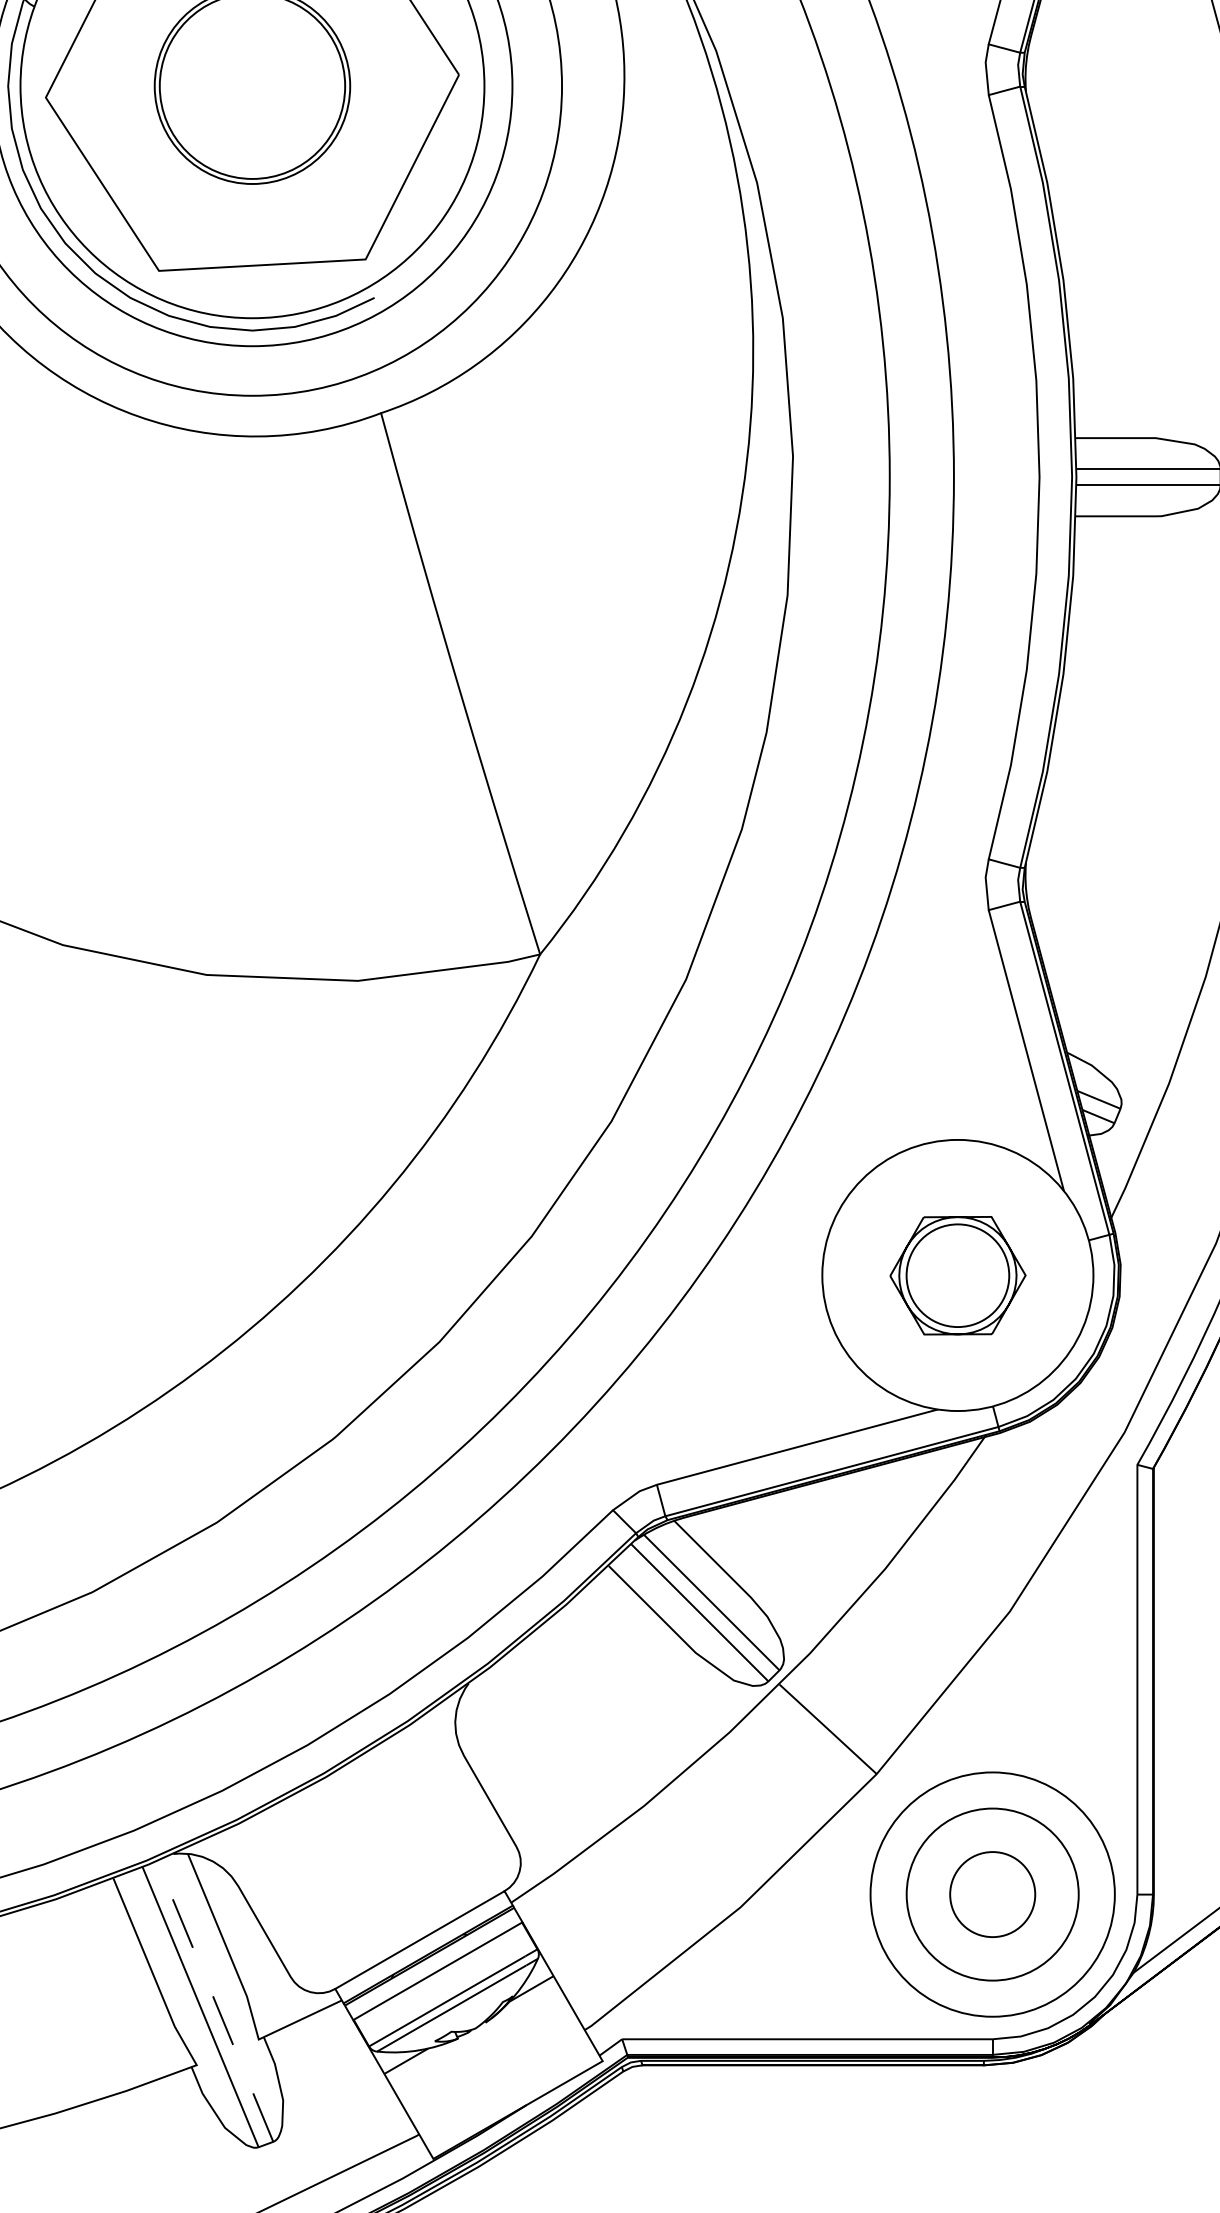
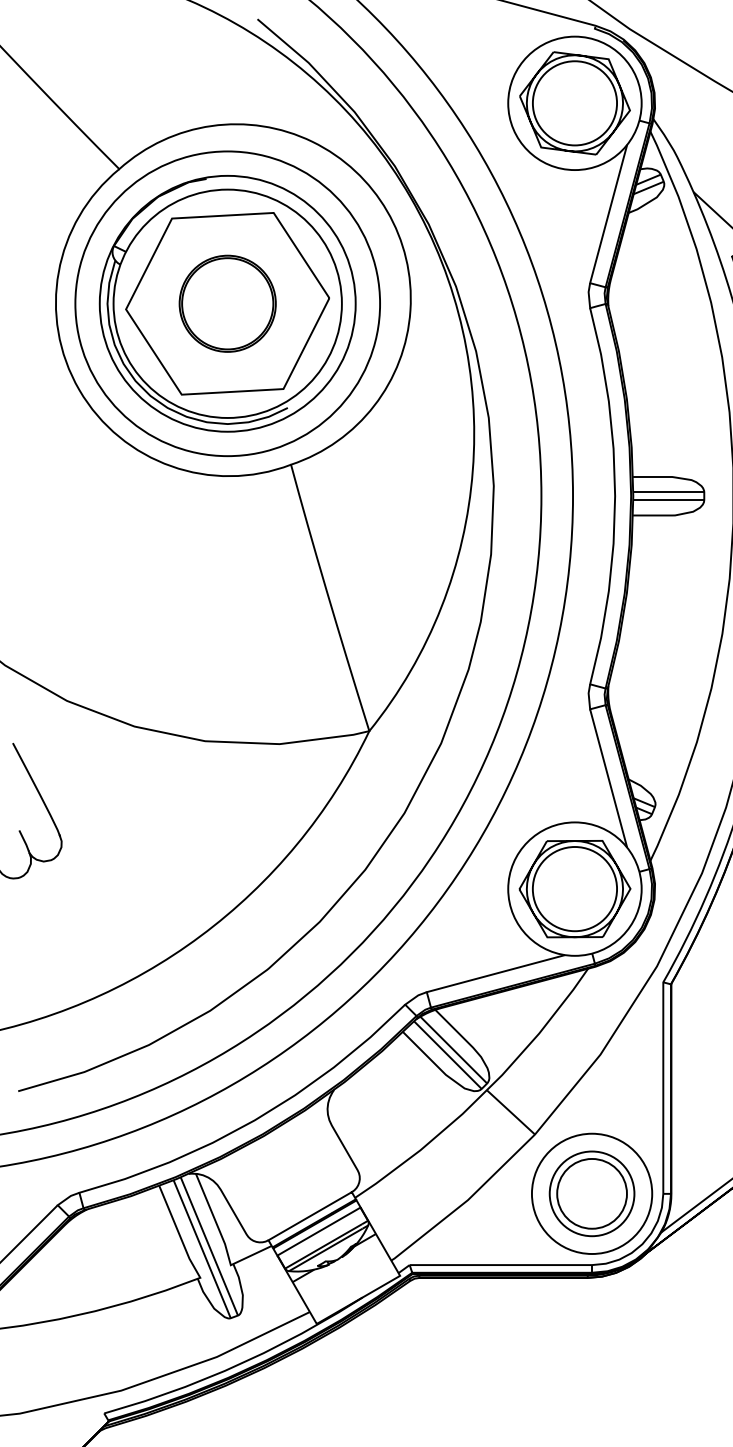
part: (956, 1276) -> (574, 889), size x1.67
circle: (991, 1893) -> (591, 1193), size x1.67
line: (215, 2001) -> (209, 1246), dashed -> solid

